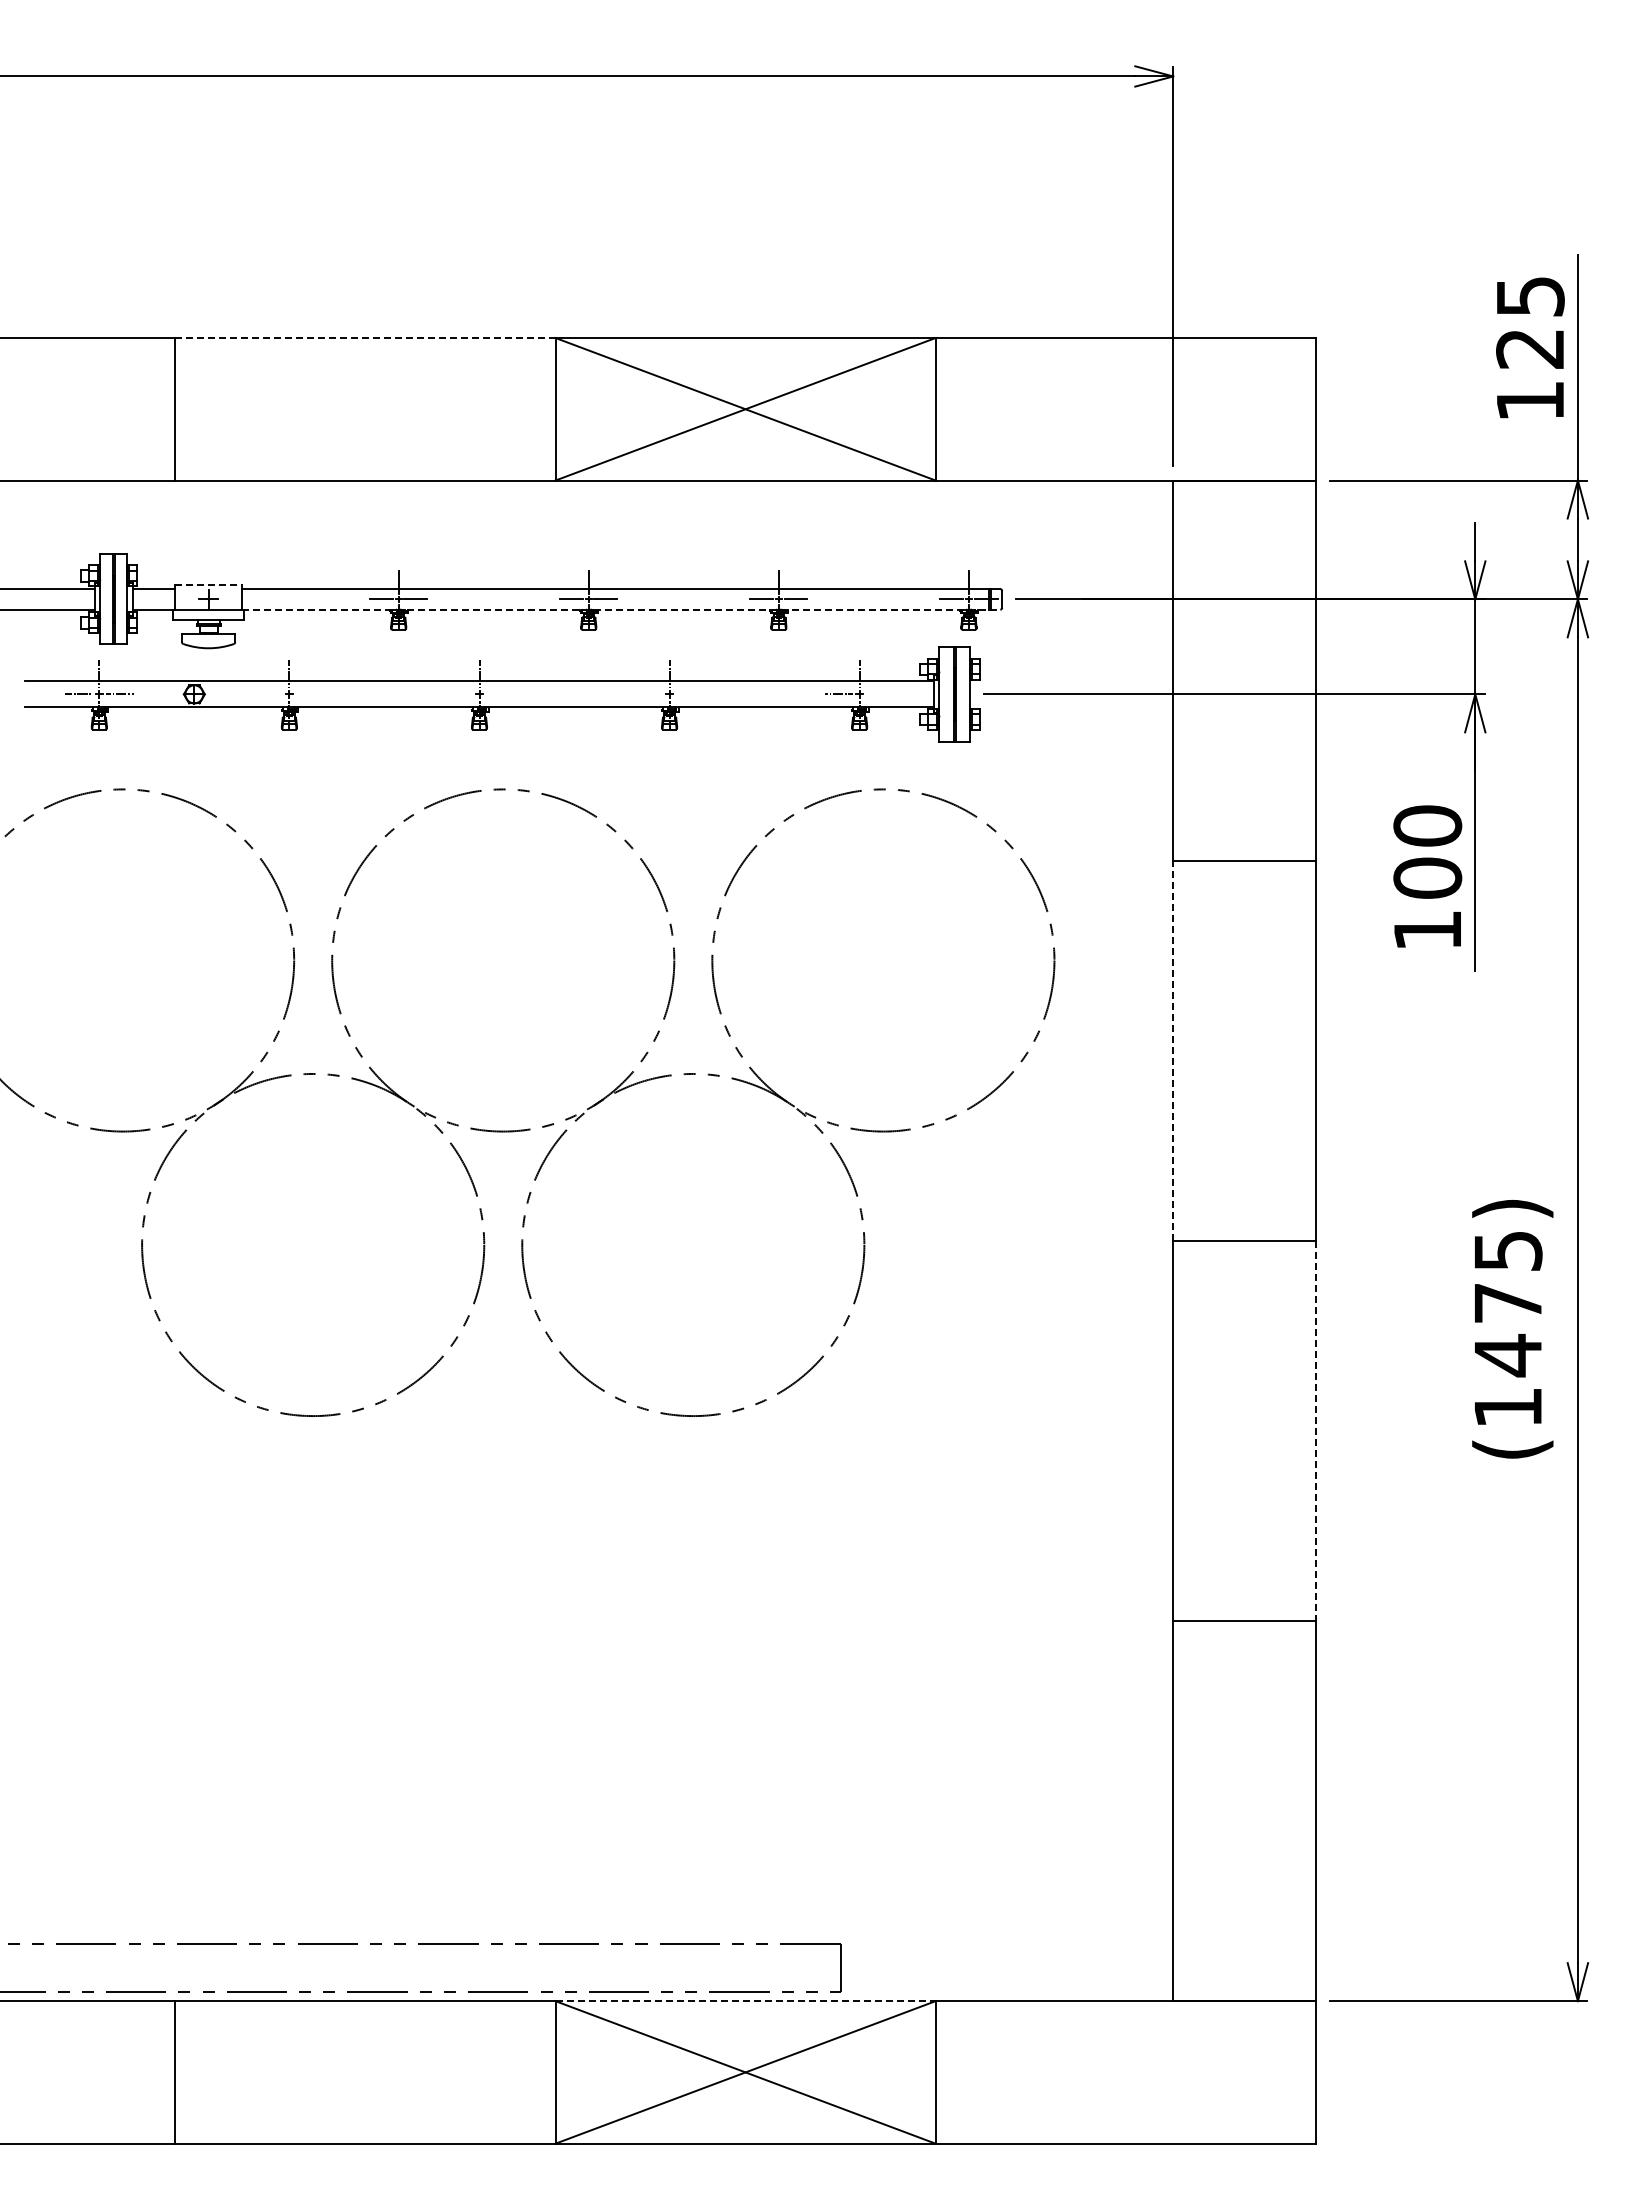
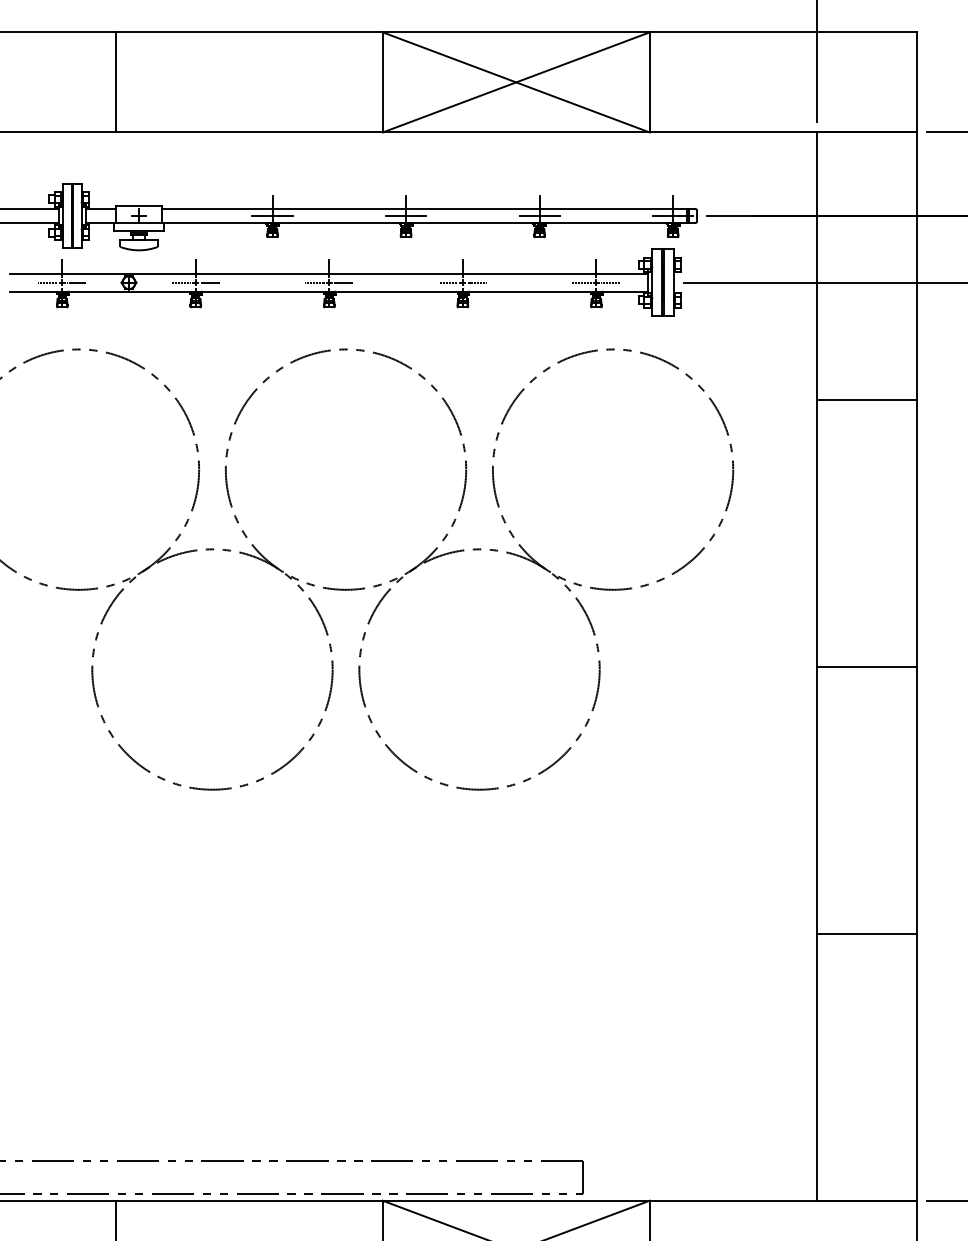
line: (365, 338) -> (249, 32), dashed -> solid
line: (209, 585) -> (139, 206), dashed -> solid
line: (621, 609) -> (429, 223), dashed -> solid
line: (268, 694) -> (181, 282), added
line: (309, 694) -> (209, 282), added
line: (458, 694) -> (314, 282), added
line: (499, 694) -> (343, 282), added
line: (648, 694) -> (448, 282), added
line: (689, 694) -> (476, 282), added
line: (880, 694) -> (611, 282), added
line: (1173, 1050) -> (816, 532), dashed -> solid
line: (1315, 1431) -> (916, 800), dashed -> solid
line: (746, 2001) -> (516, 1200), dashed -> solid

